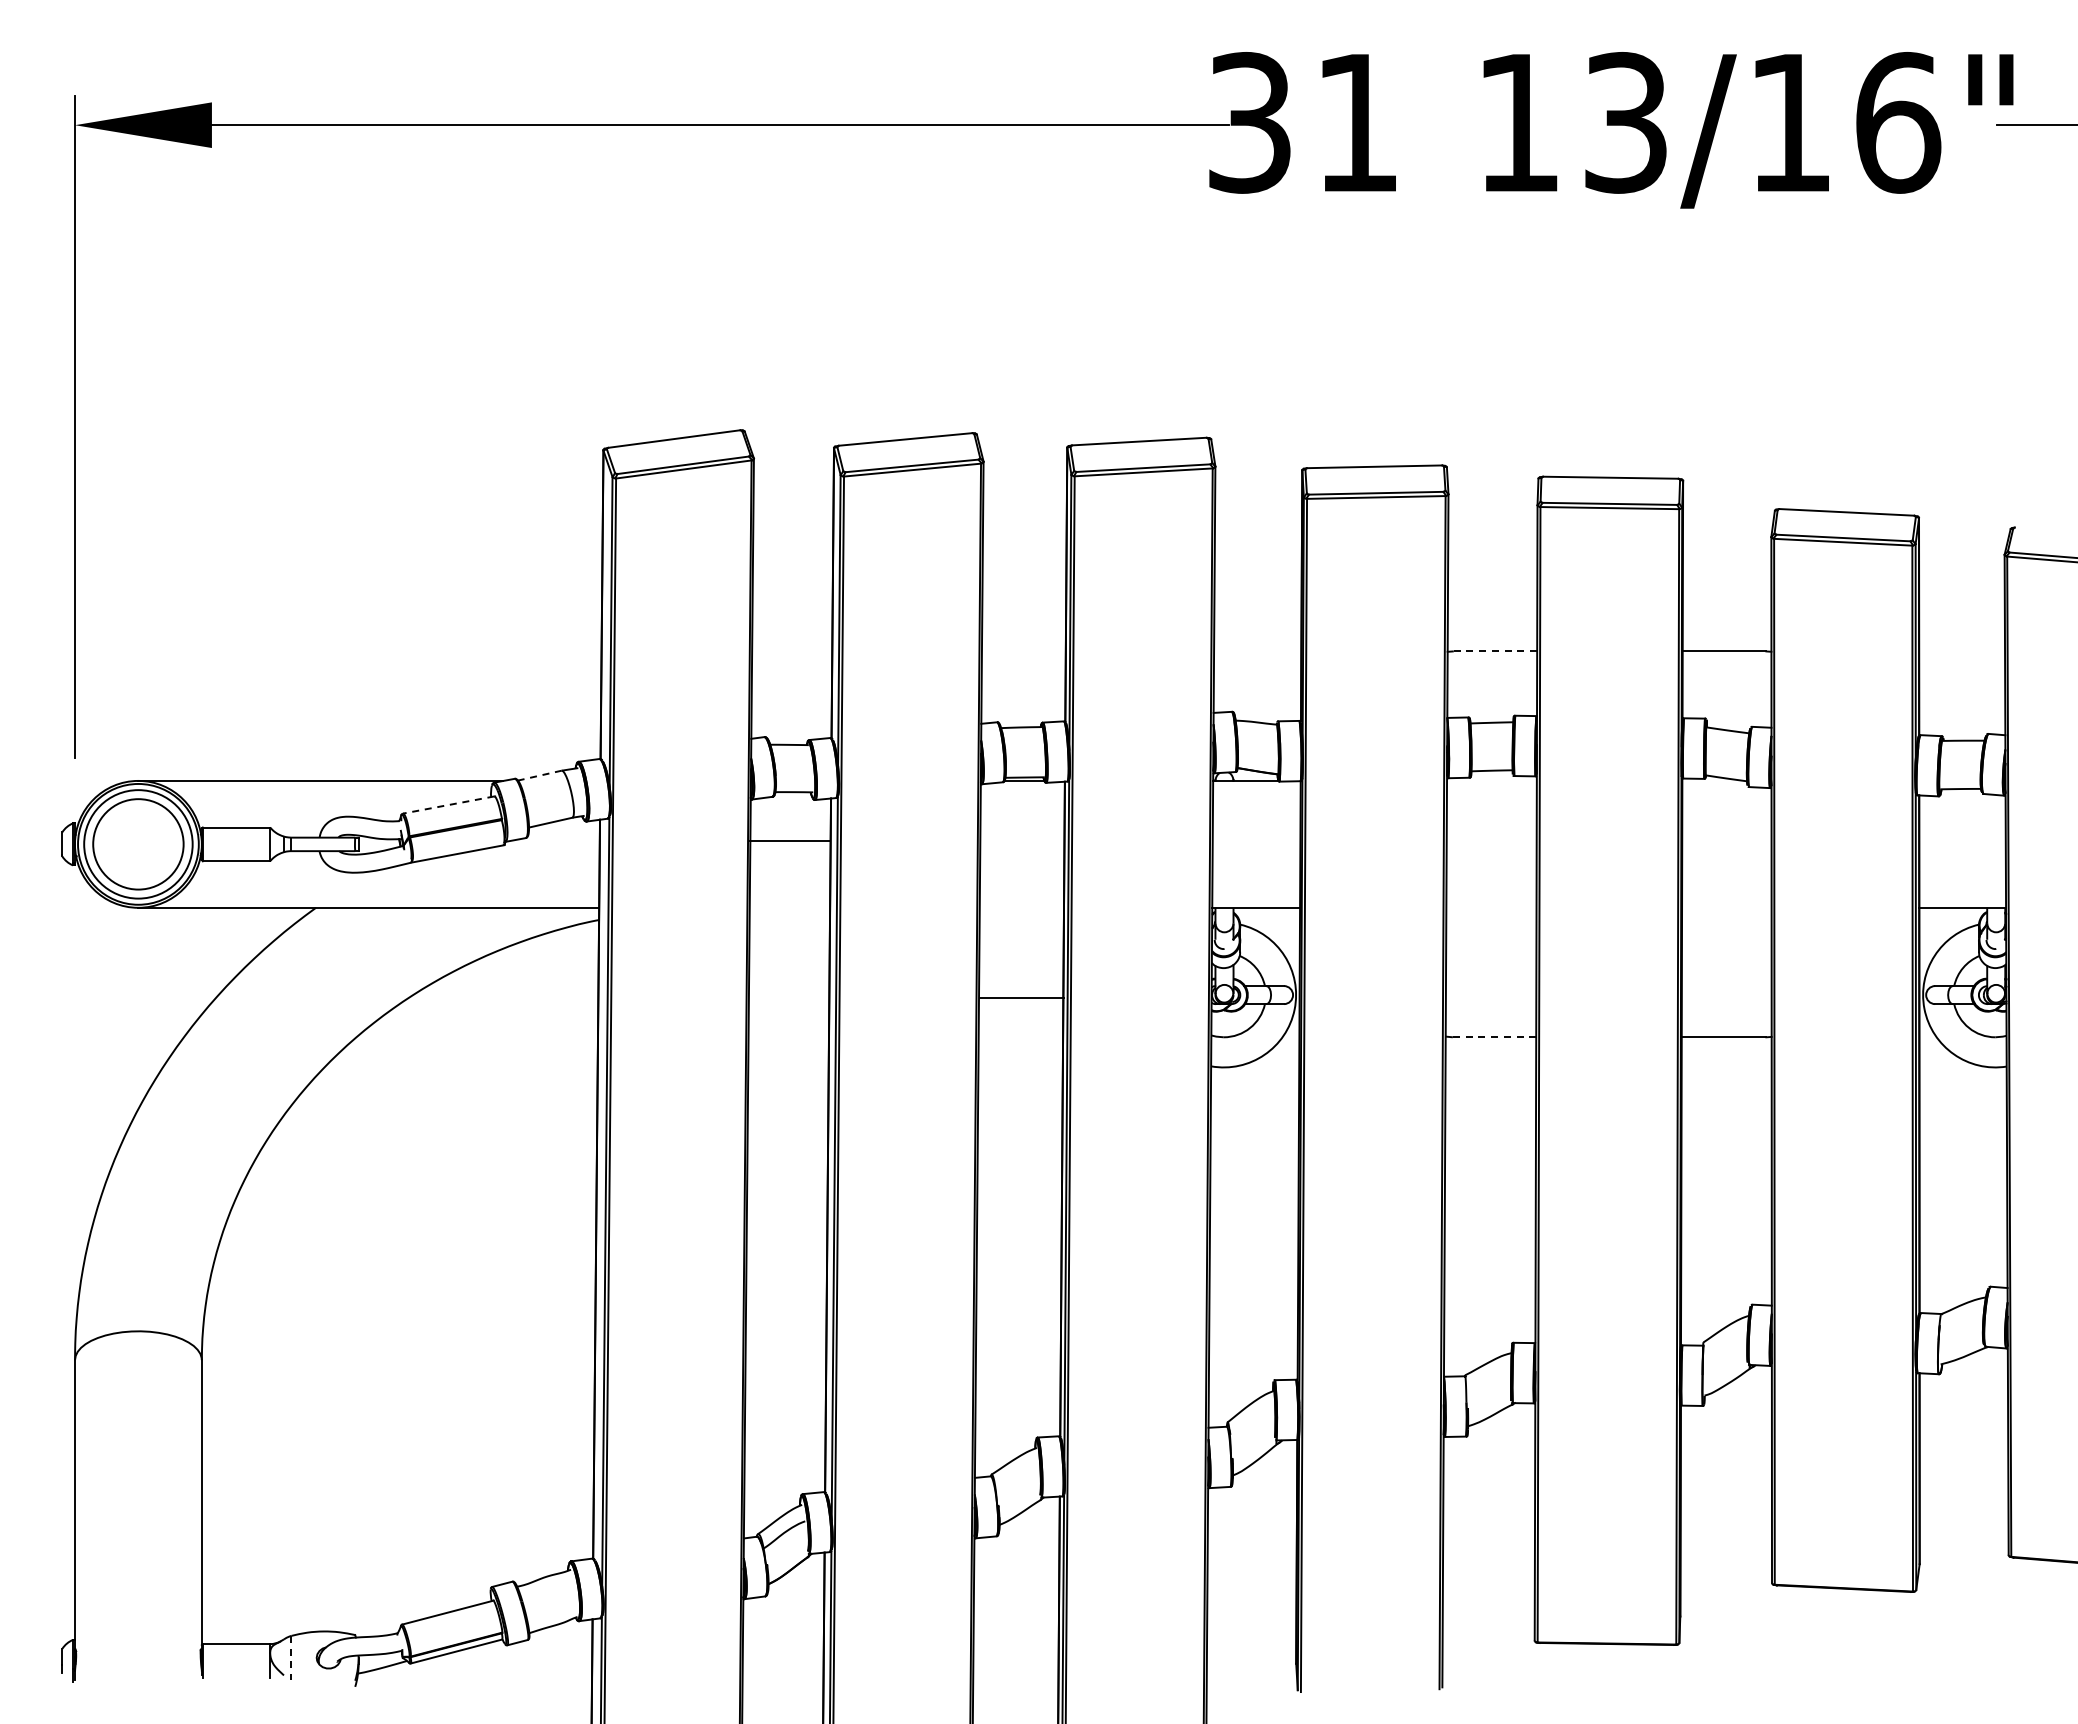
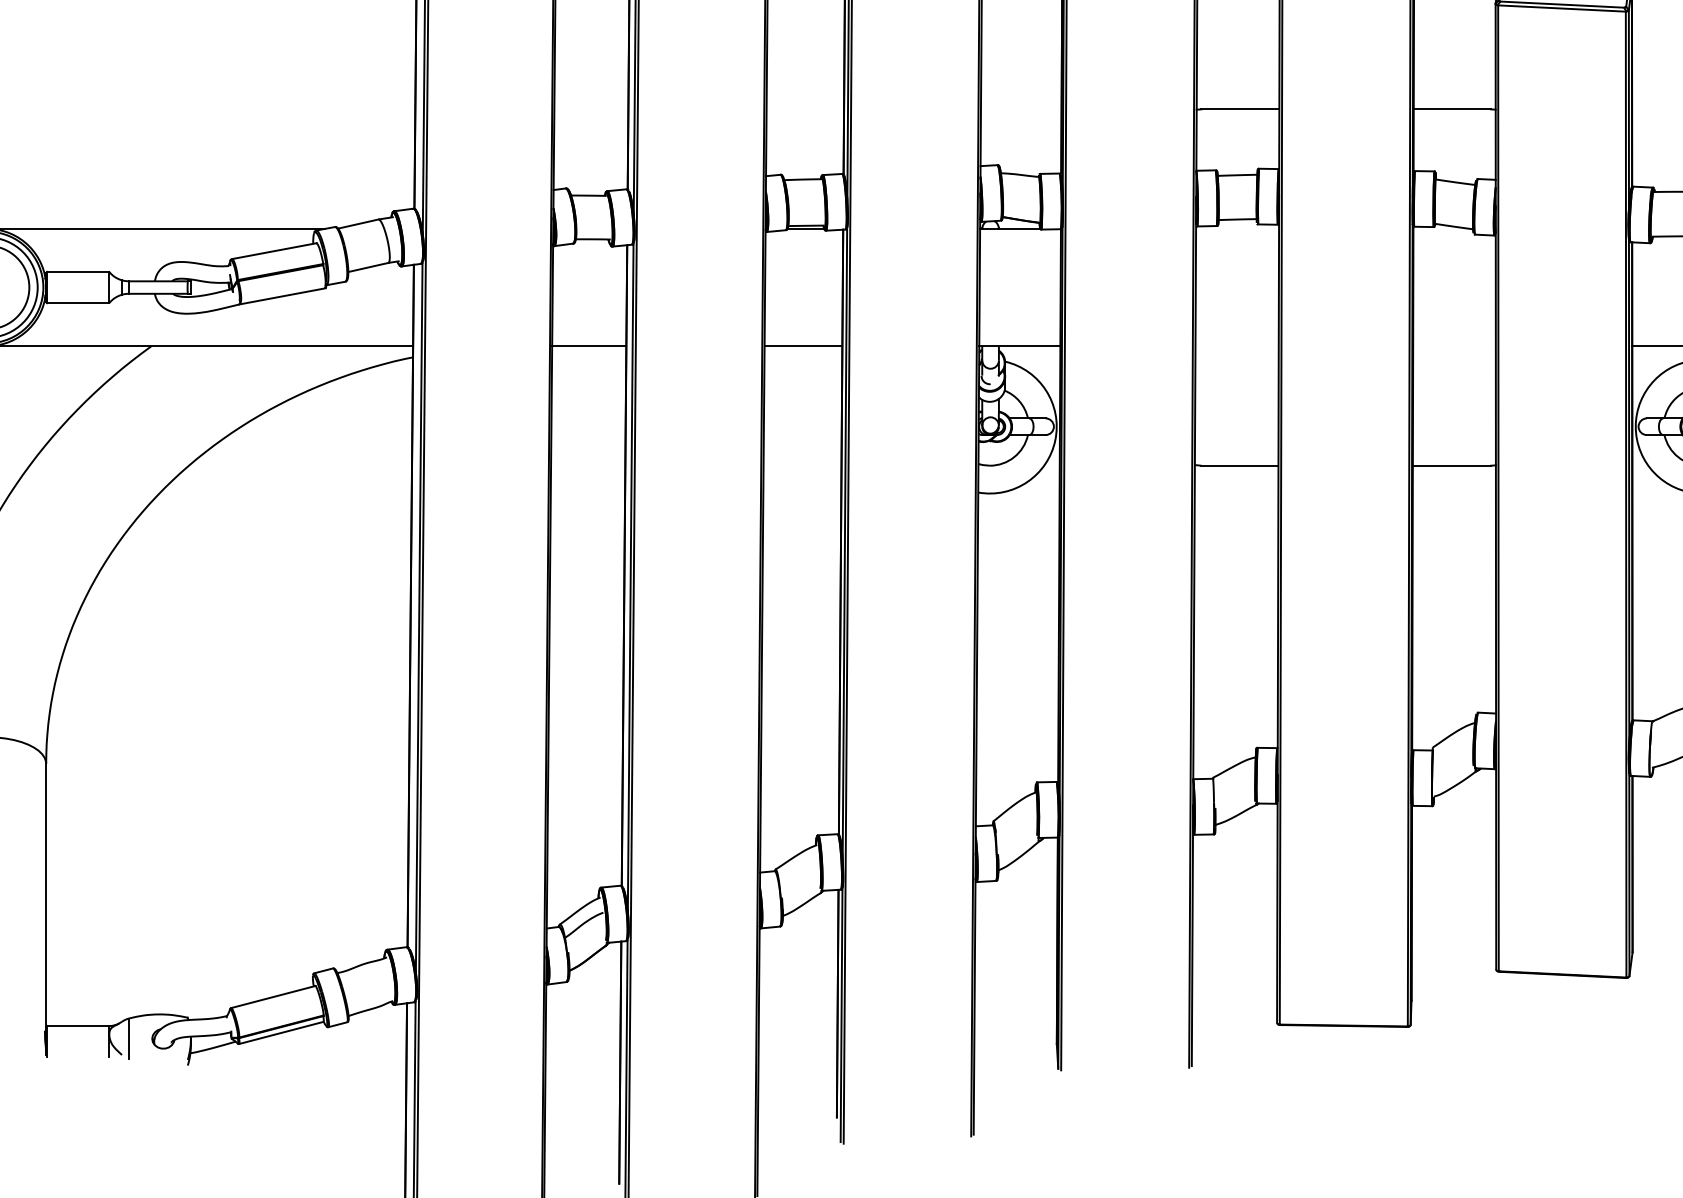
line: (1494, 651) -> (1239, 109), dashed -> solid
line: (539, 775) -> (358, 223), dashed -> solid
line: (448, 805) -> (273, 251), dashed -> solid
line: (789, 840) -> (588, 345), moved
line: (1021, 997) -> (803, 345), moved
line: (1494, 1037) -> (1239, 465), dashed -> solid
line: (291, 1657) -> (128, 1038), dashed -> solid

